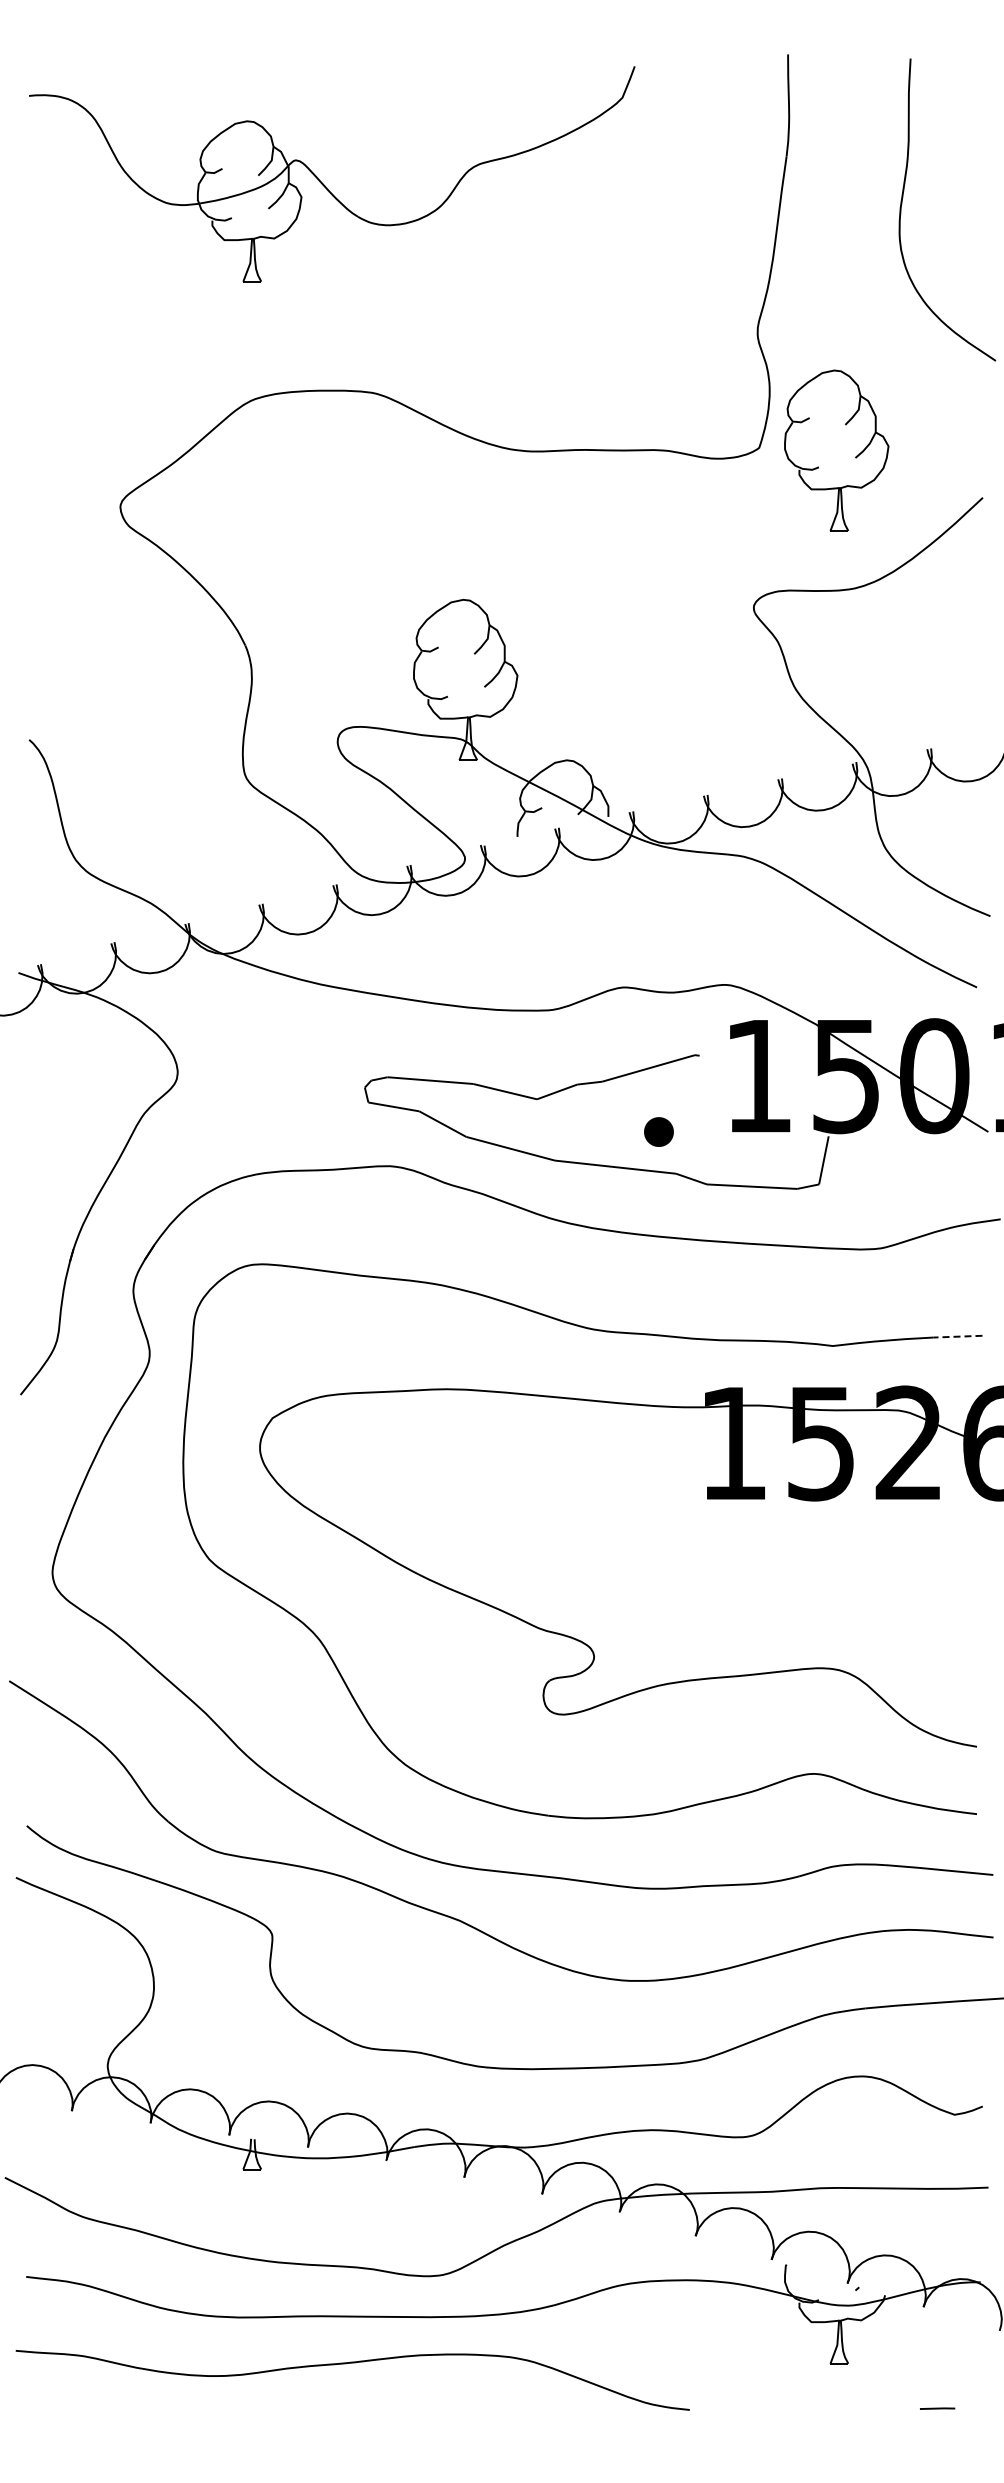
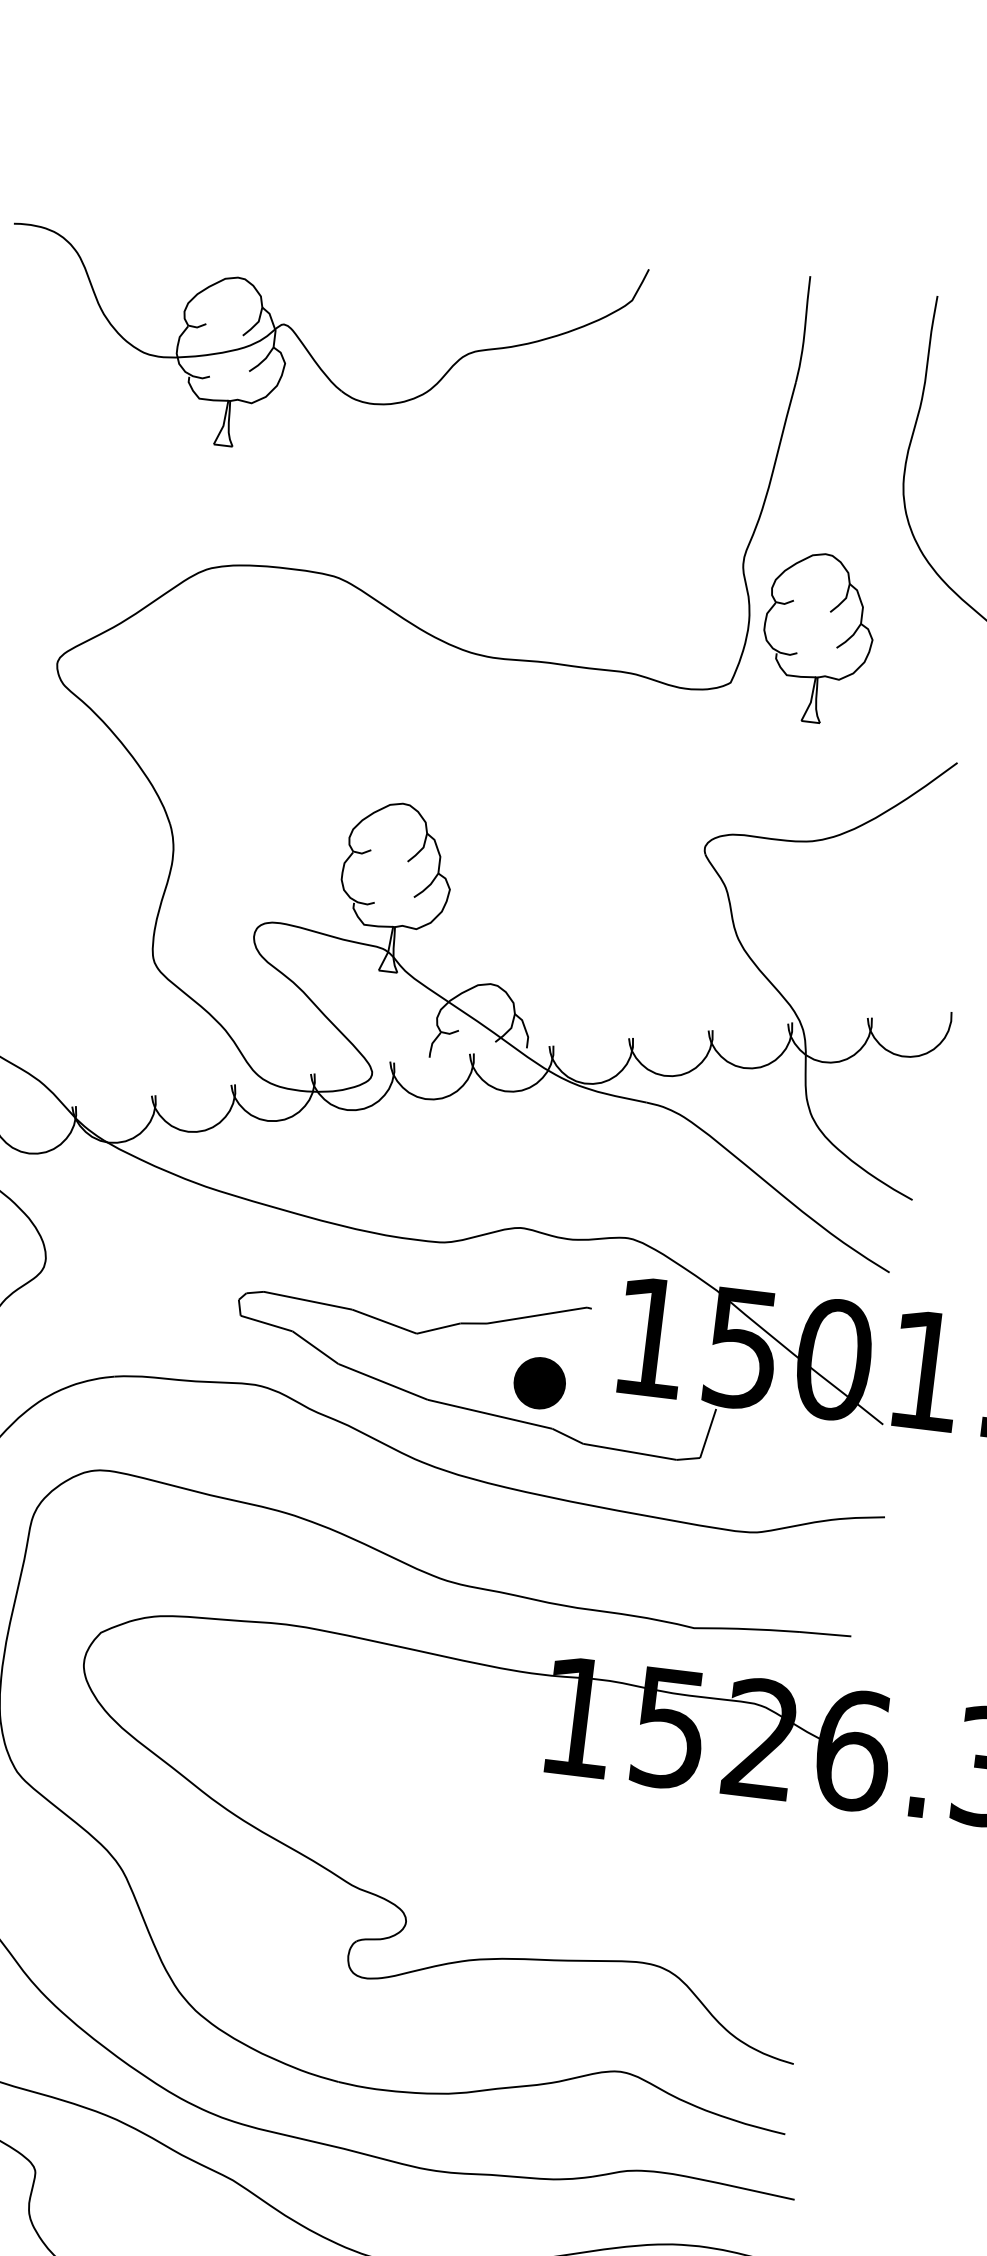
part: (836, 450) -> (817, 637), moved
part: (658, 1131) -> (539, 1382), size x1.67
line: (957, 1336) -> (825, 1633), dashed -> solid

